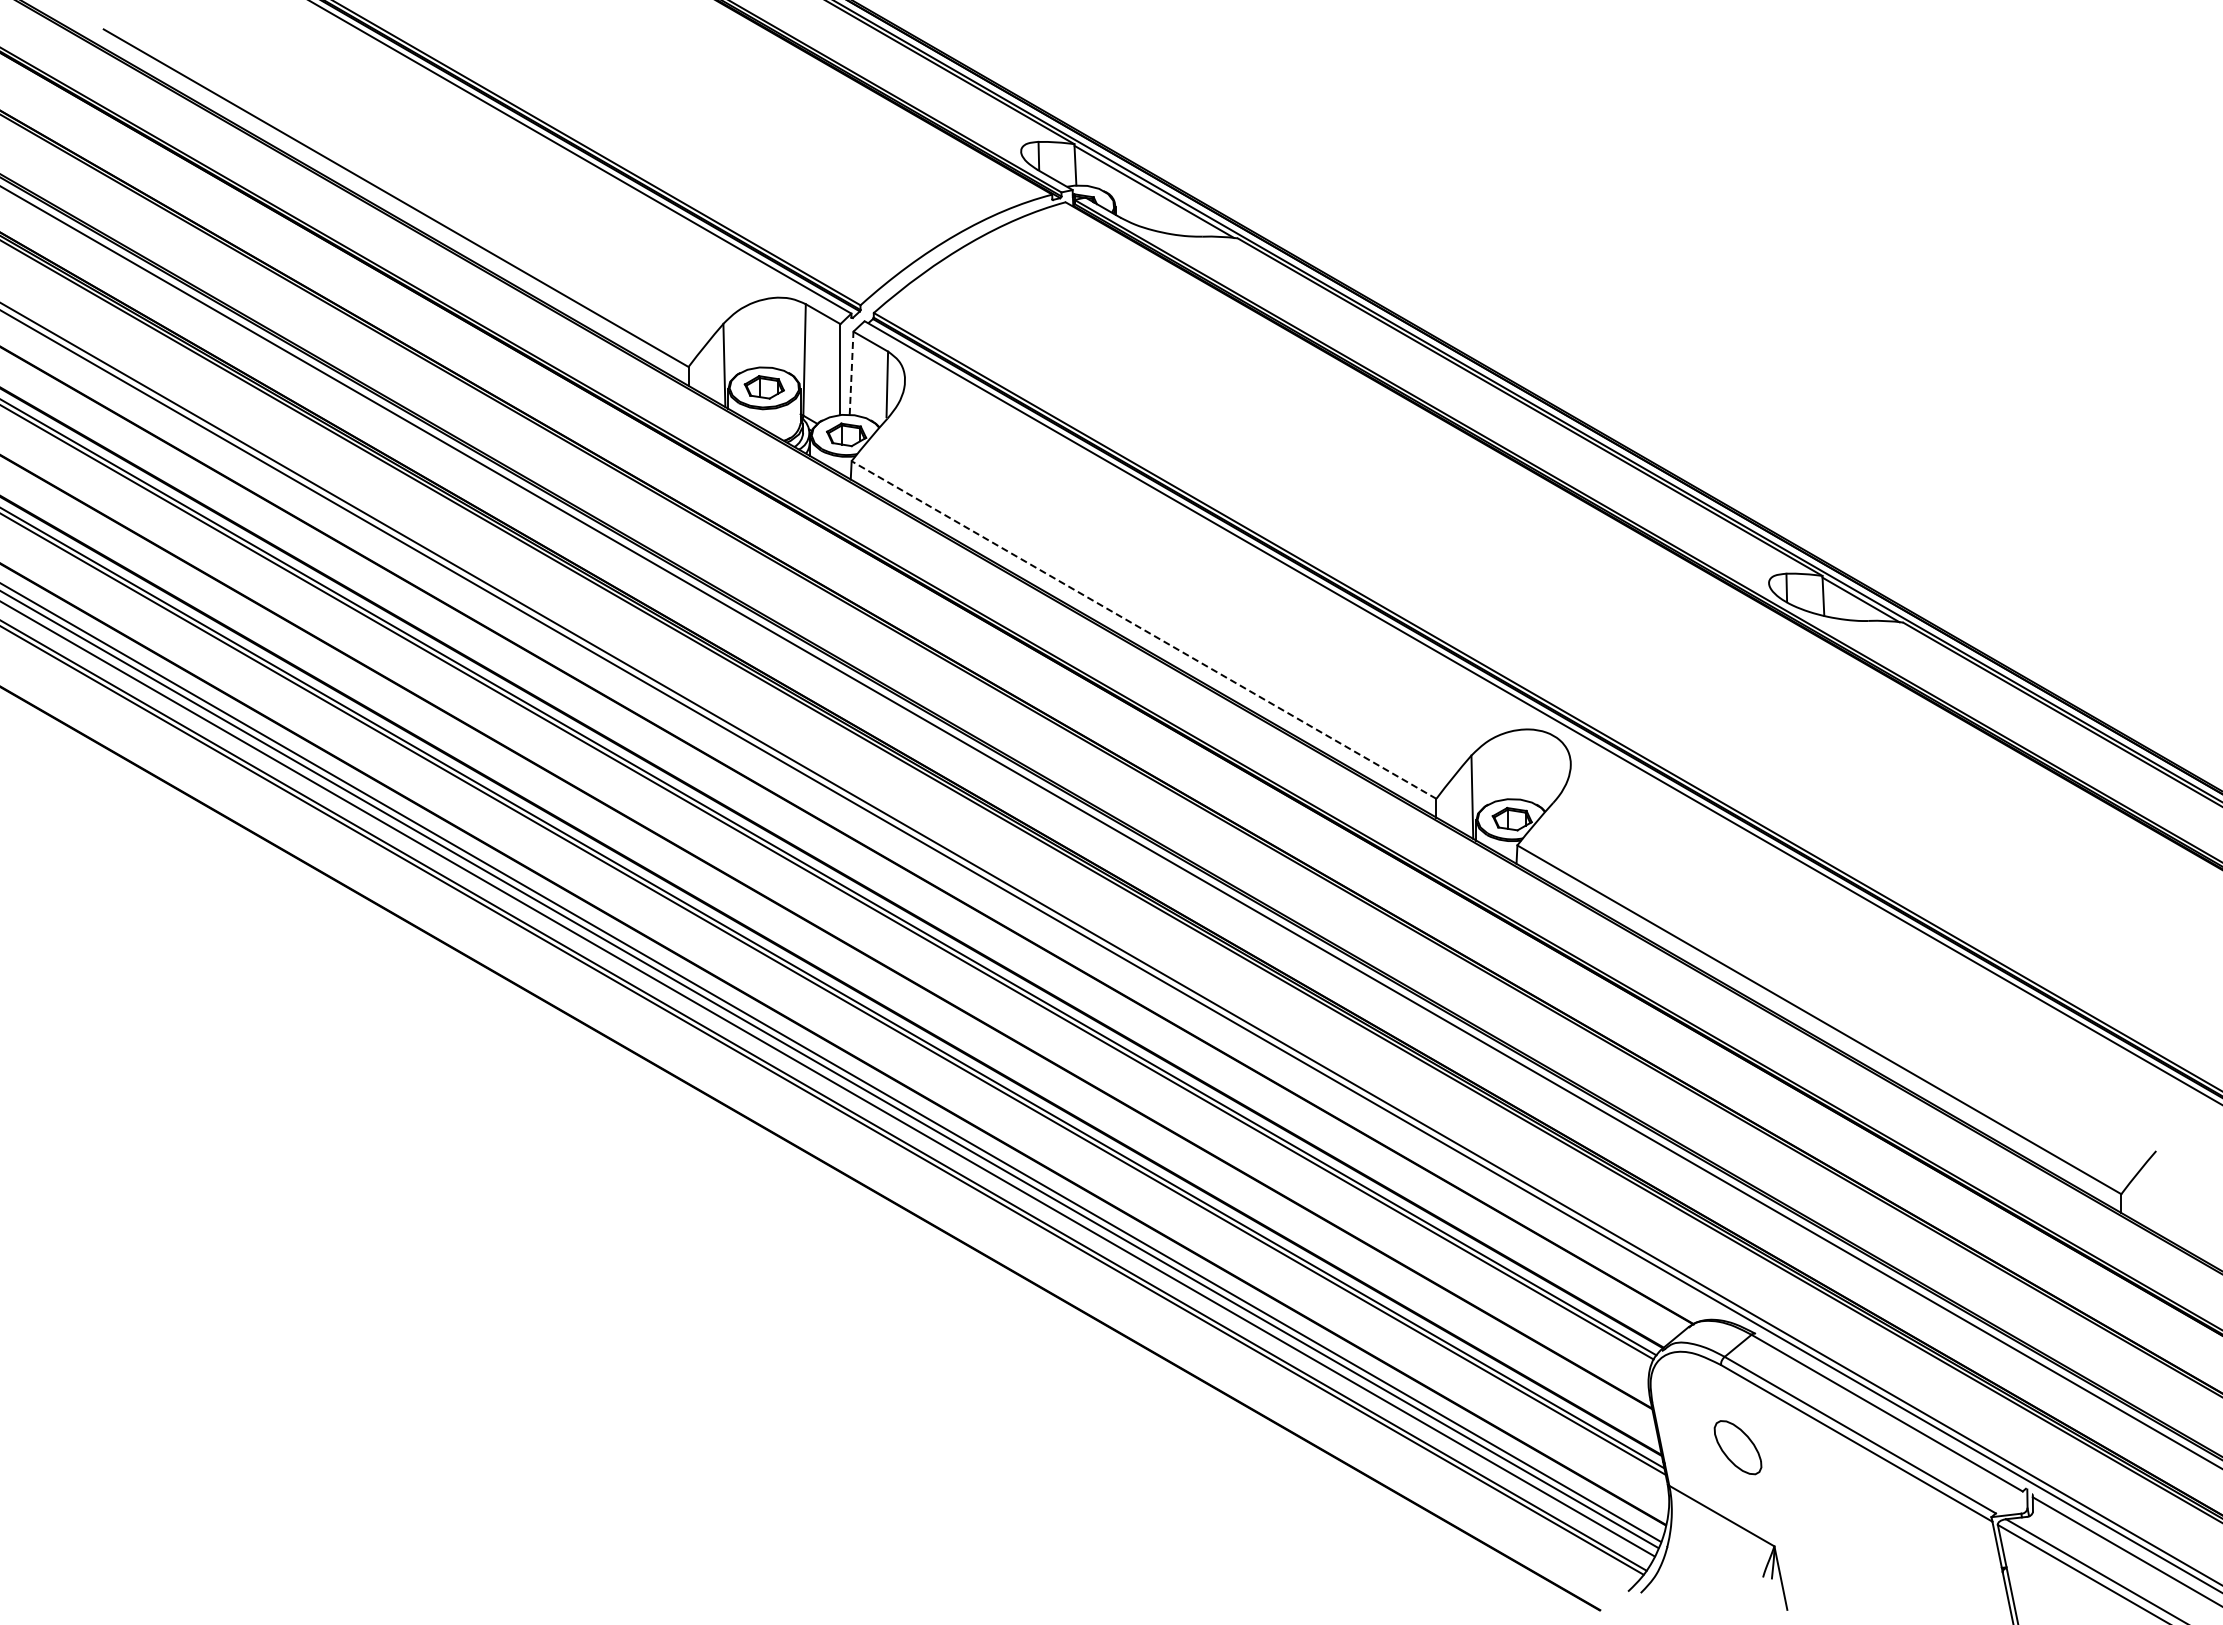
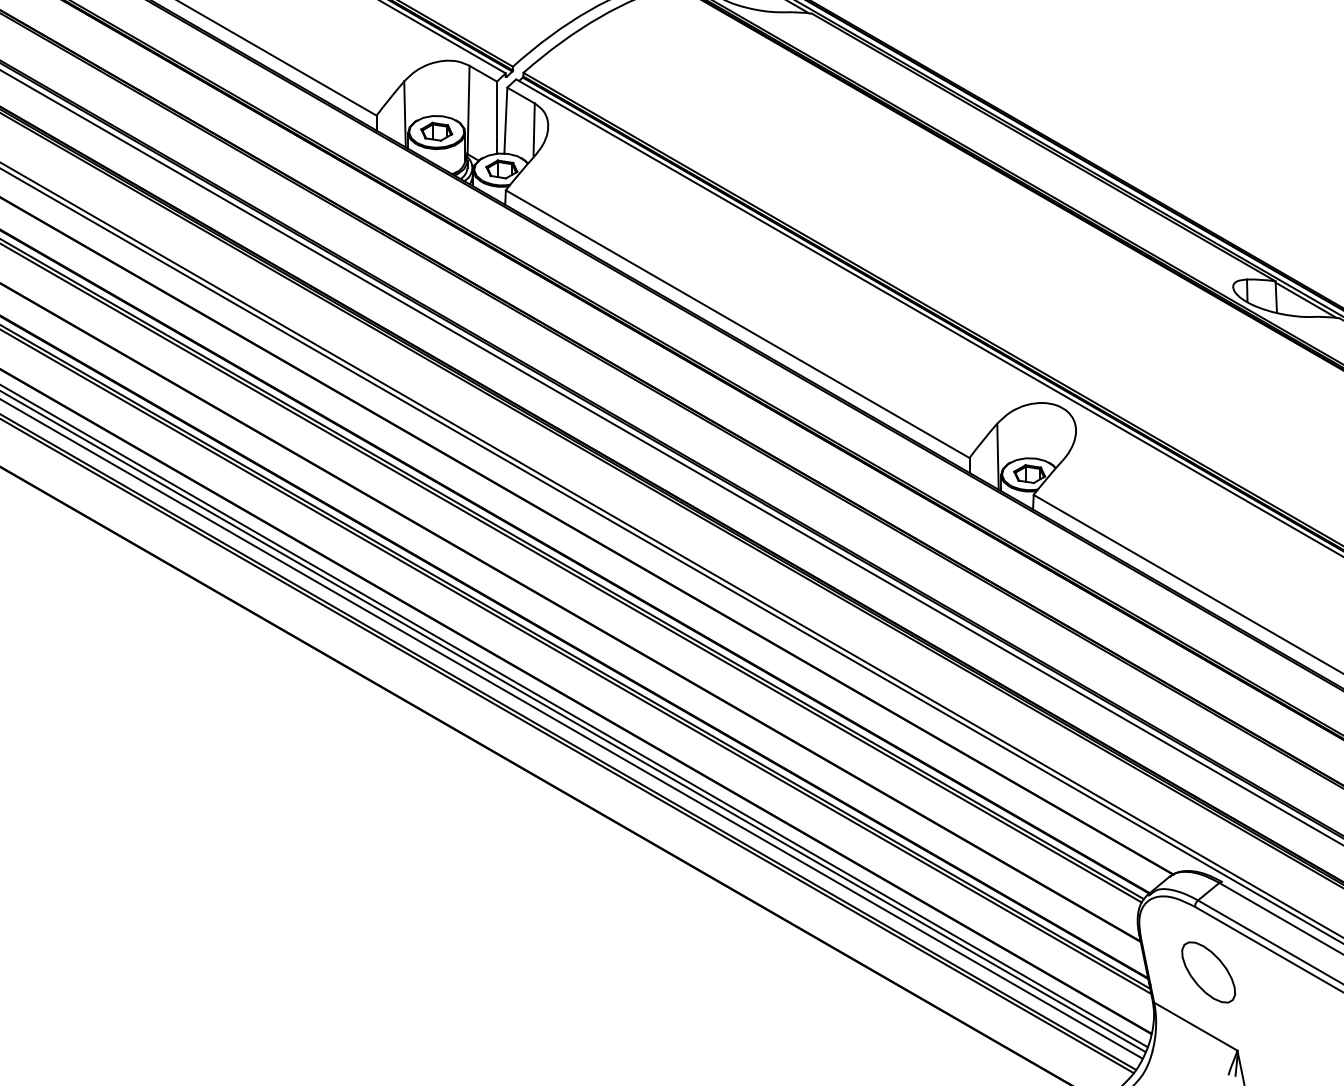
line: (851, 373) -> (505, 120), dashed -> solid
line: (1144, 630) -> (738, 324), dashed -> solid
part: (1737, 1447) -> (1208, 972), size x1.43

